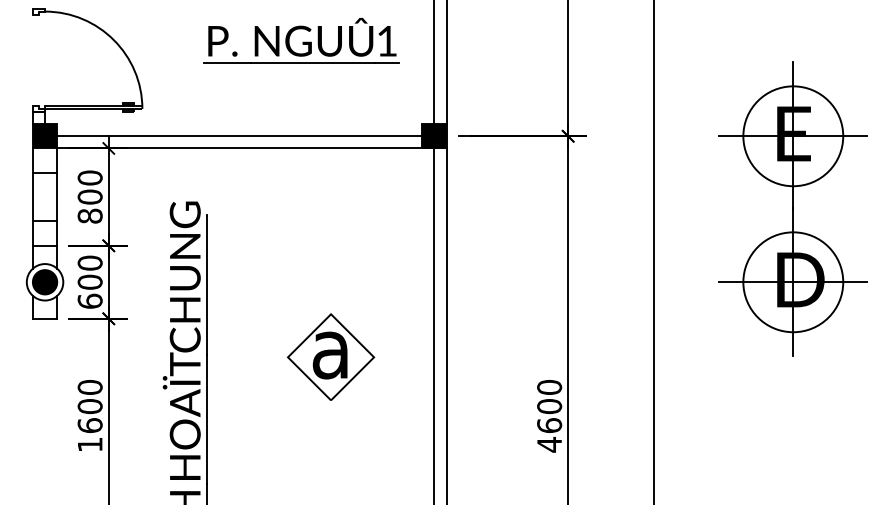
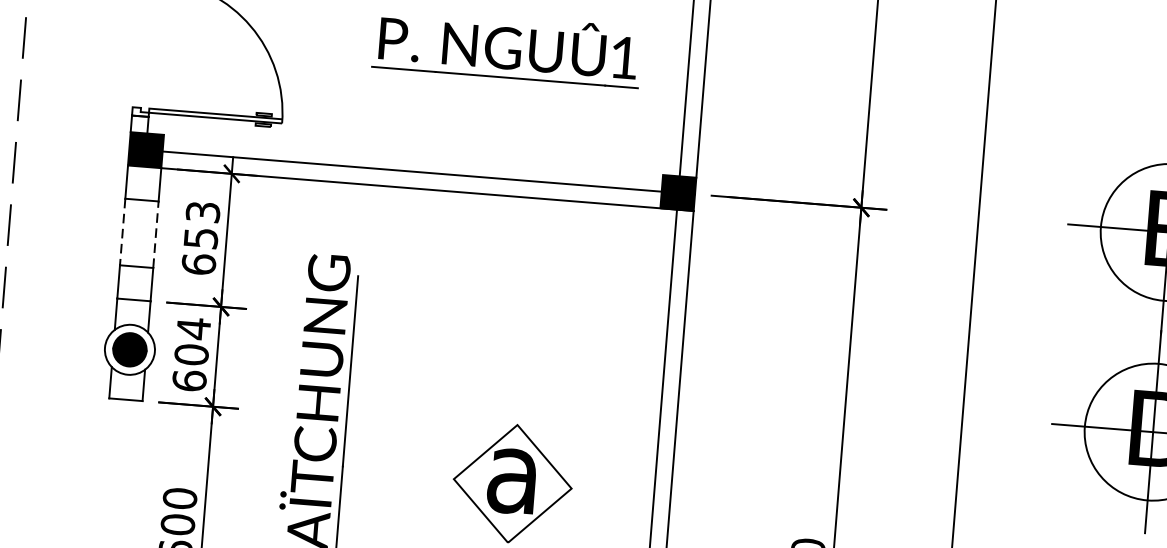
line: (57, 196) -> (156, 233), solid -> dashed
text: (89, 196) -> (200, 237), 800 -> 653
line: (32, 197) -> (122, 232), solid -> dashed
text: (89, 263) -> (192, 329), 600 -> 604

